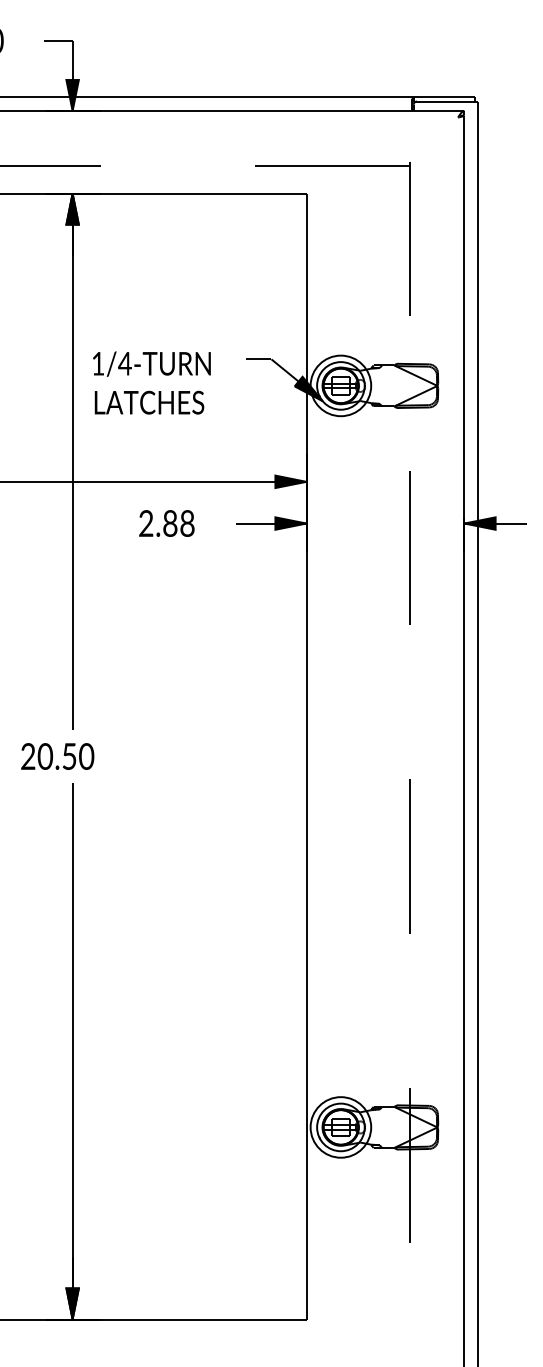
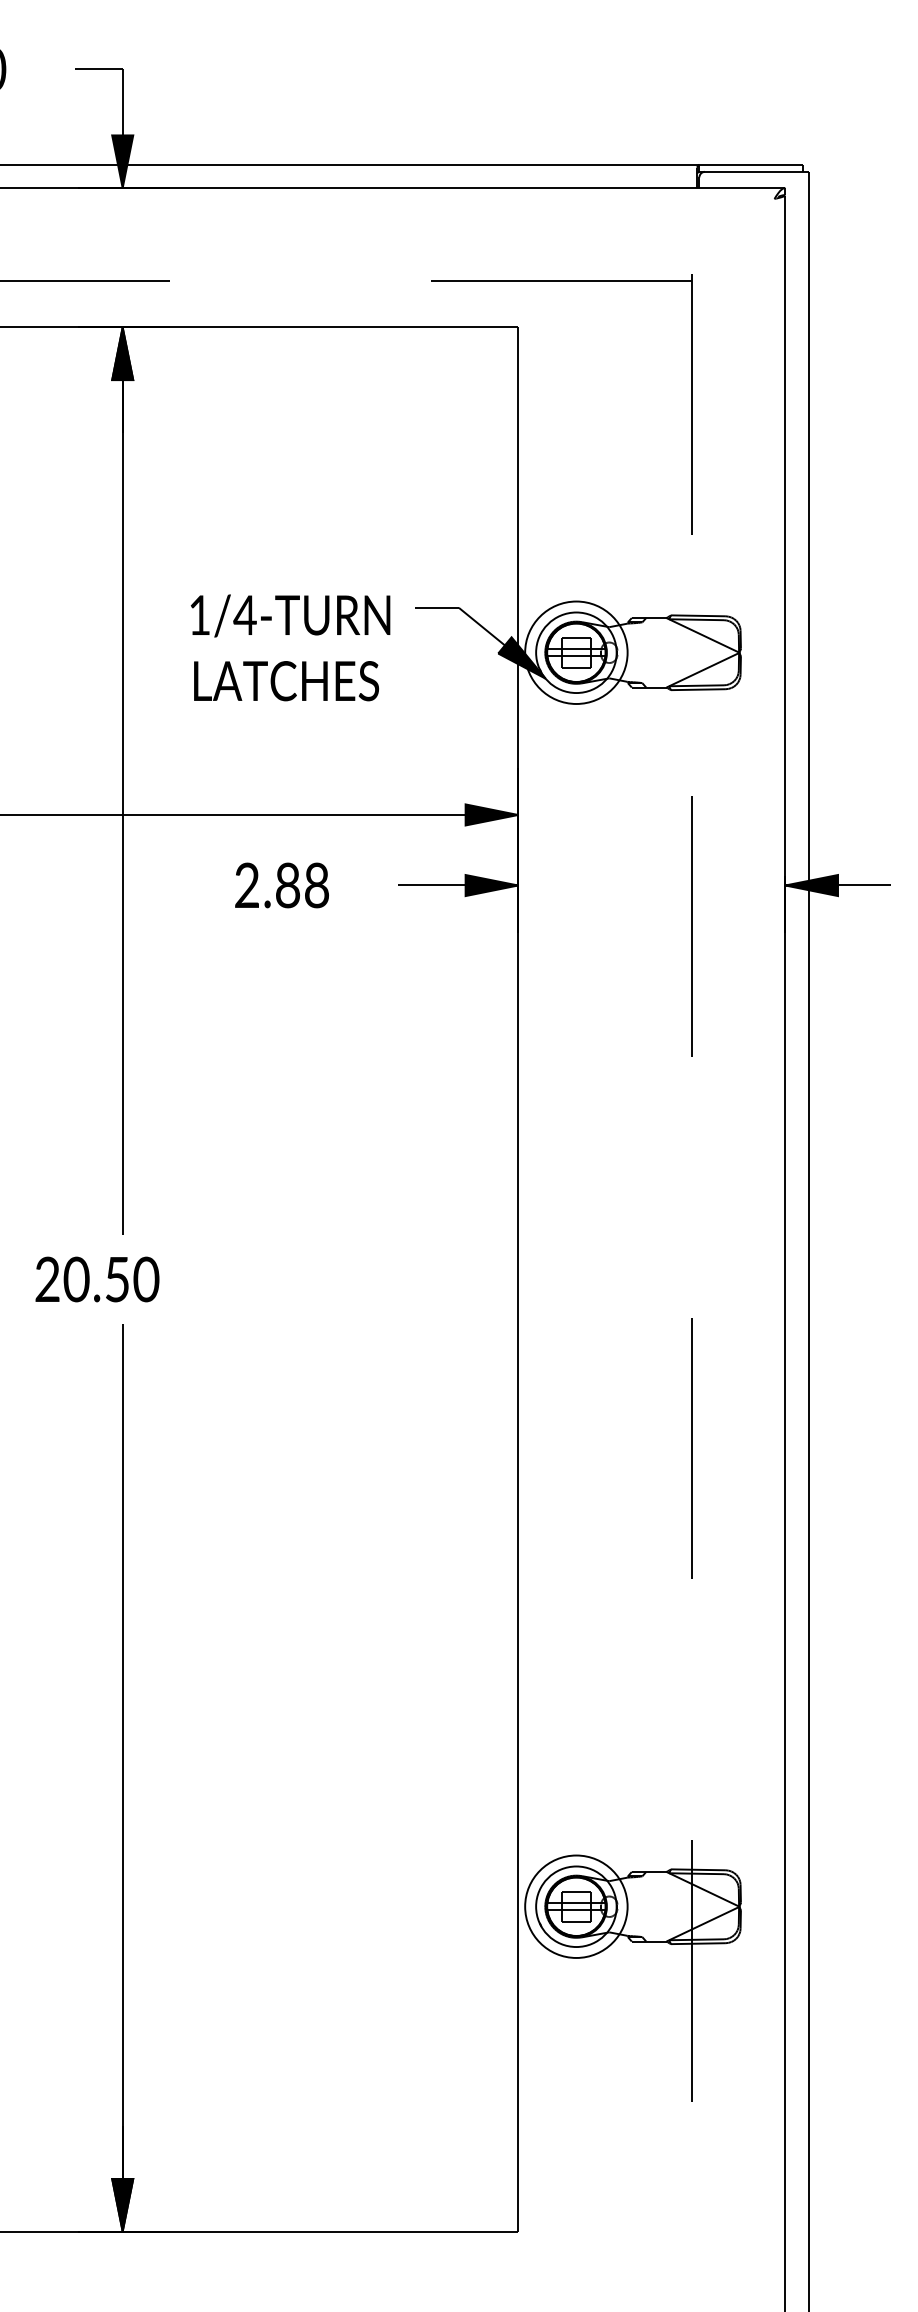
text: (151, 382) -> (289, 646), moved

